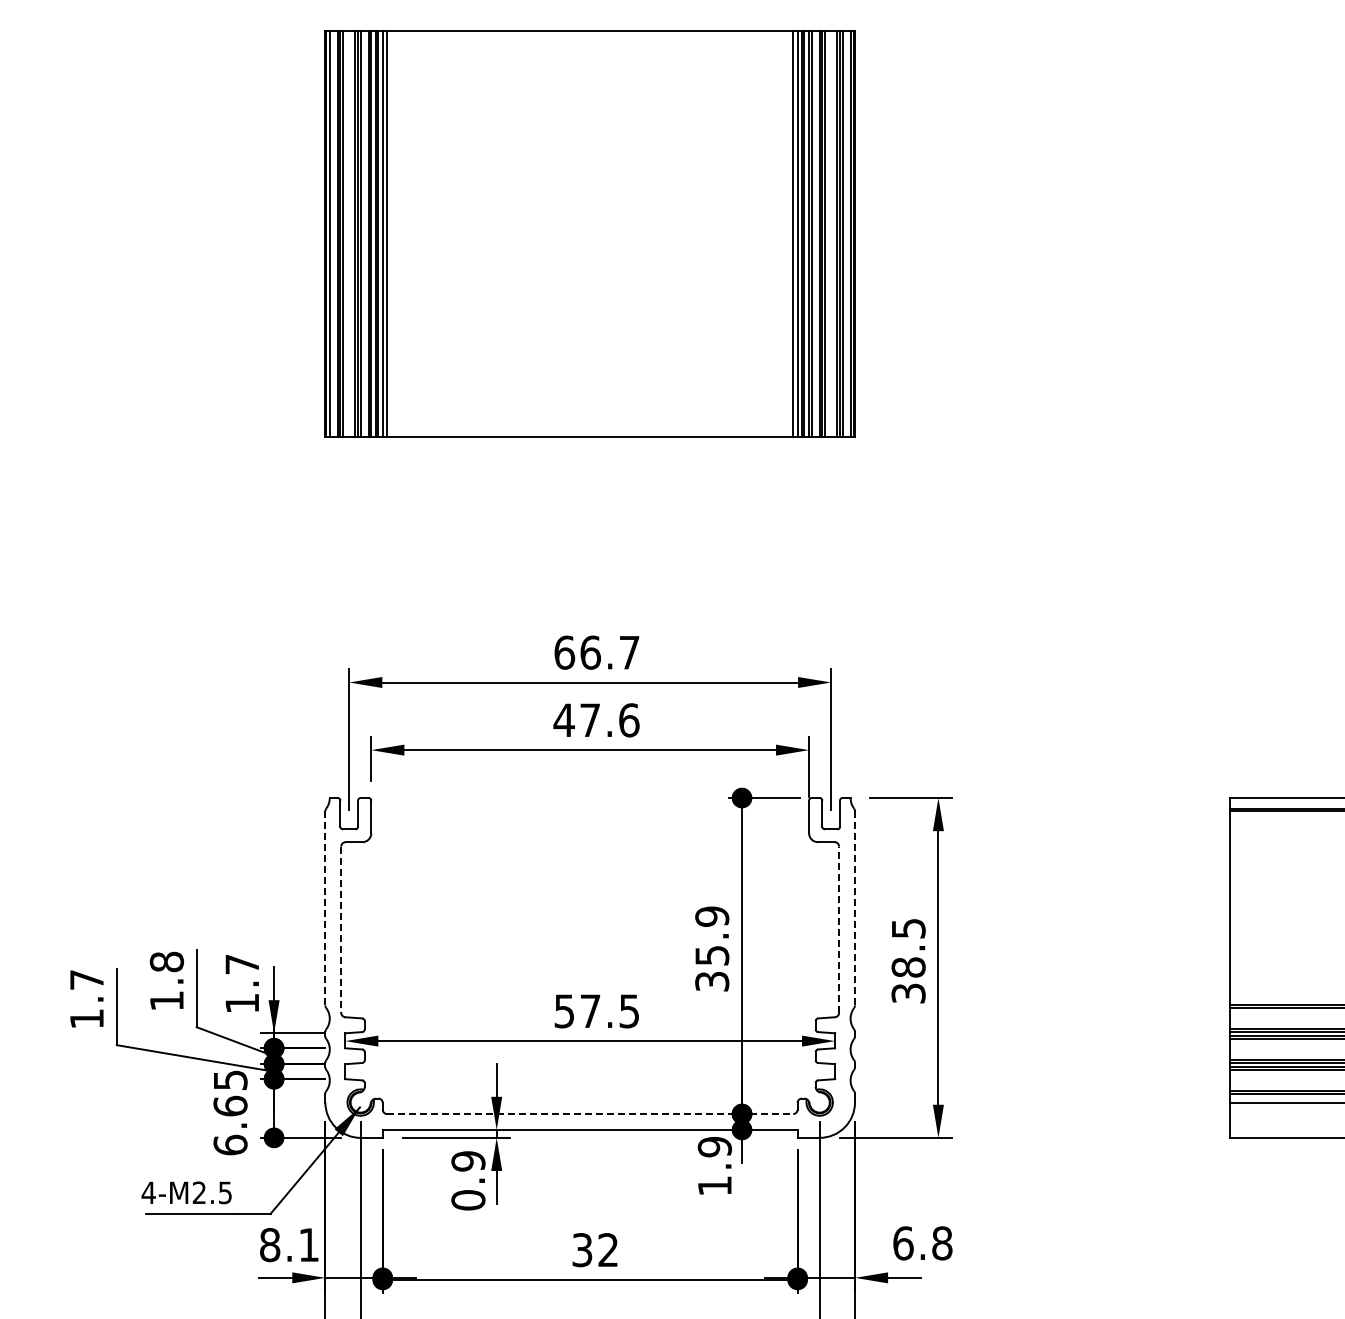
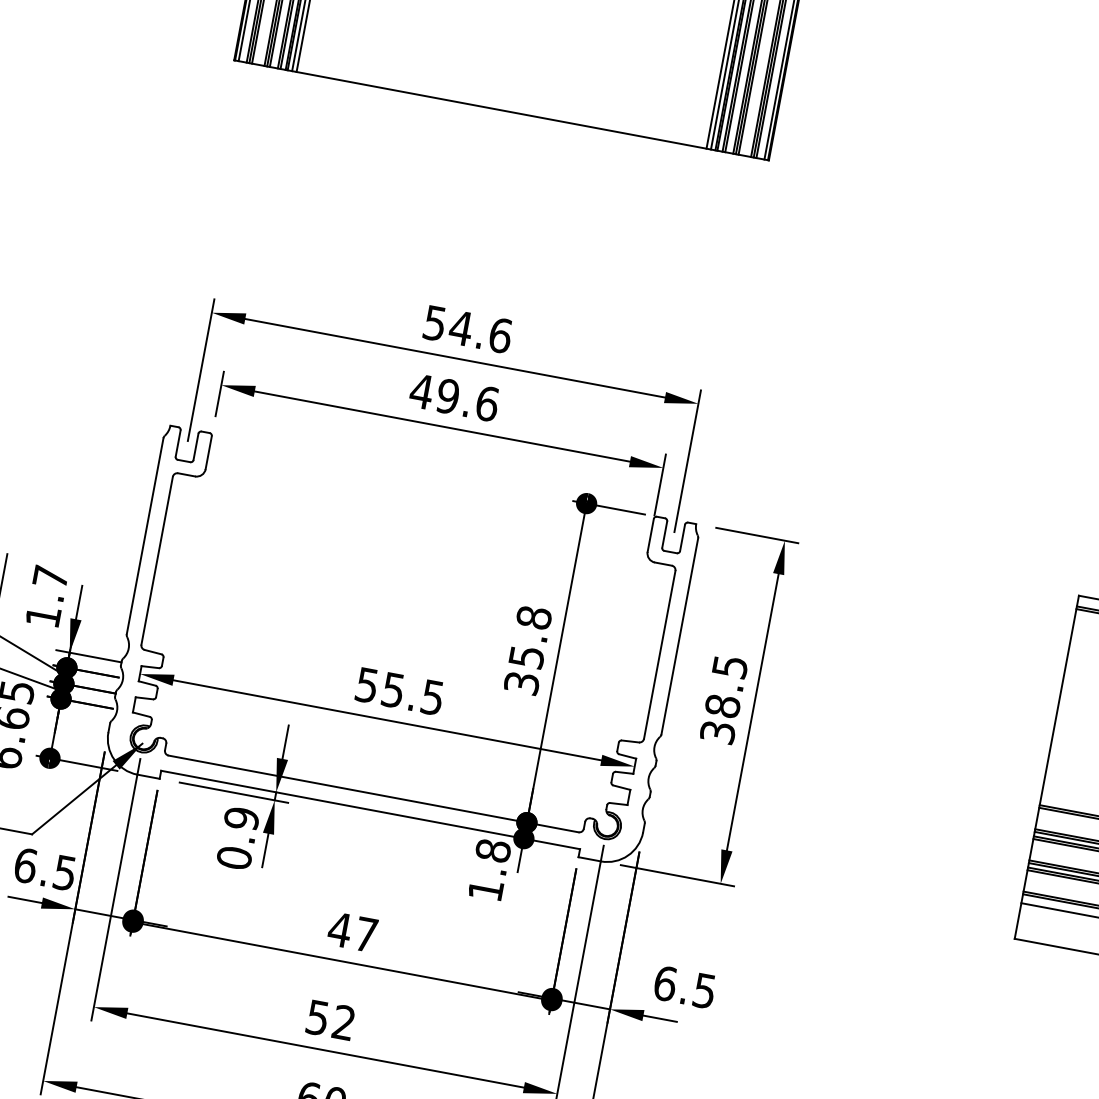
text: (597, 652) -> (468, 329), 66.7 -> 54.6
text: (590, 720) -> (448, 396), 47.6 -> 49.6
line: (325, 907) -> (145, 535), dashed -> solid
line: (855, 908) -> (680, 636), dashed -> solid
text: (712, 916) -> (534, 617), 35.9 -> 35.8
line: (839, 929) -> (660, 654), dashed -> solid
line: (341, 930) -> (157, 561), dashed -> solid
text: (590, 1011) -> (393, 690), 57.5 -> 55.5
line: (590, 1114) -> (373, 794), dashed -> solid
text: (714, 1146) -> (492, 850), 1.9 -> 1.8
text: (942, 1243) -> (704, 991), 6.8 -> 6.5
text: (289, 1245) -> (45, 869), 8.1 -> 6.5
text: (594, 1250) -> (352, 932), 32 -> 47

